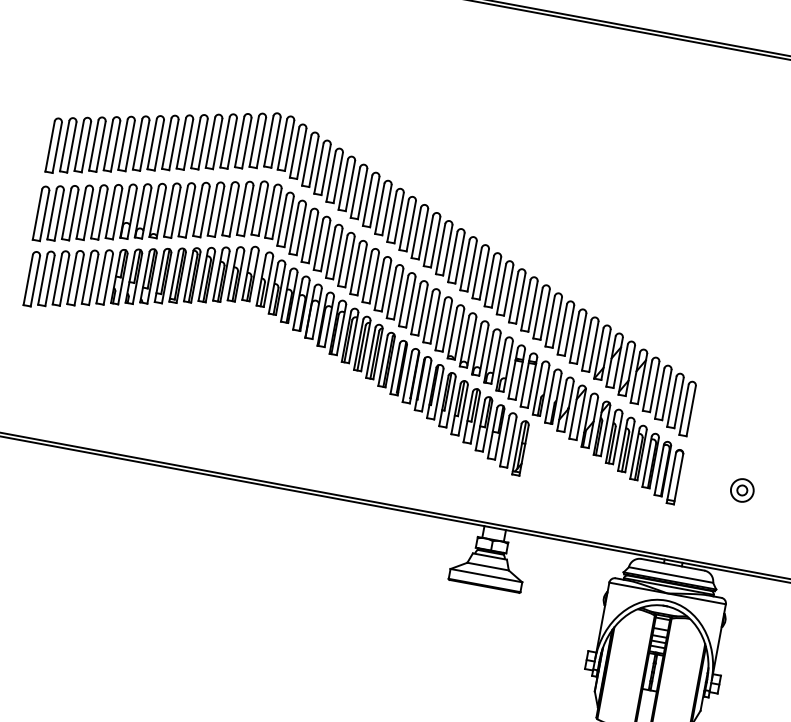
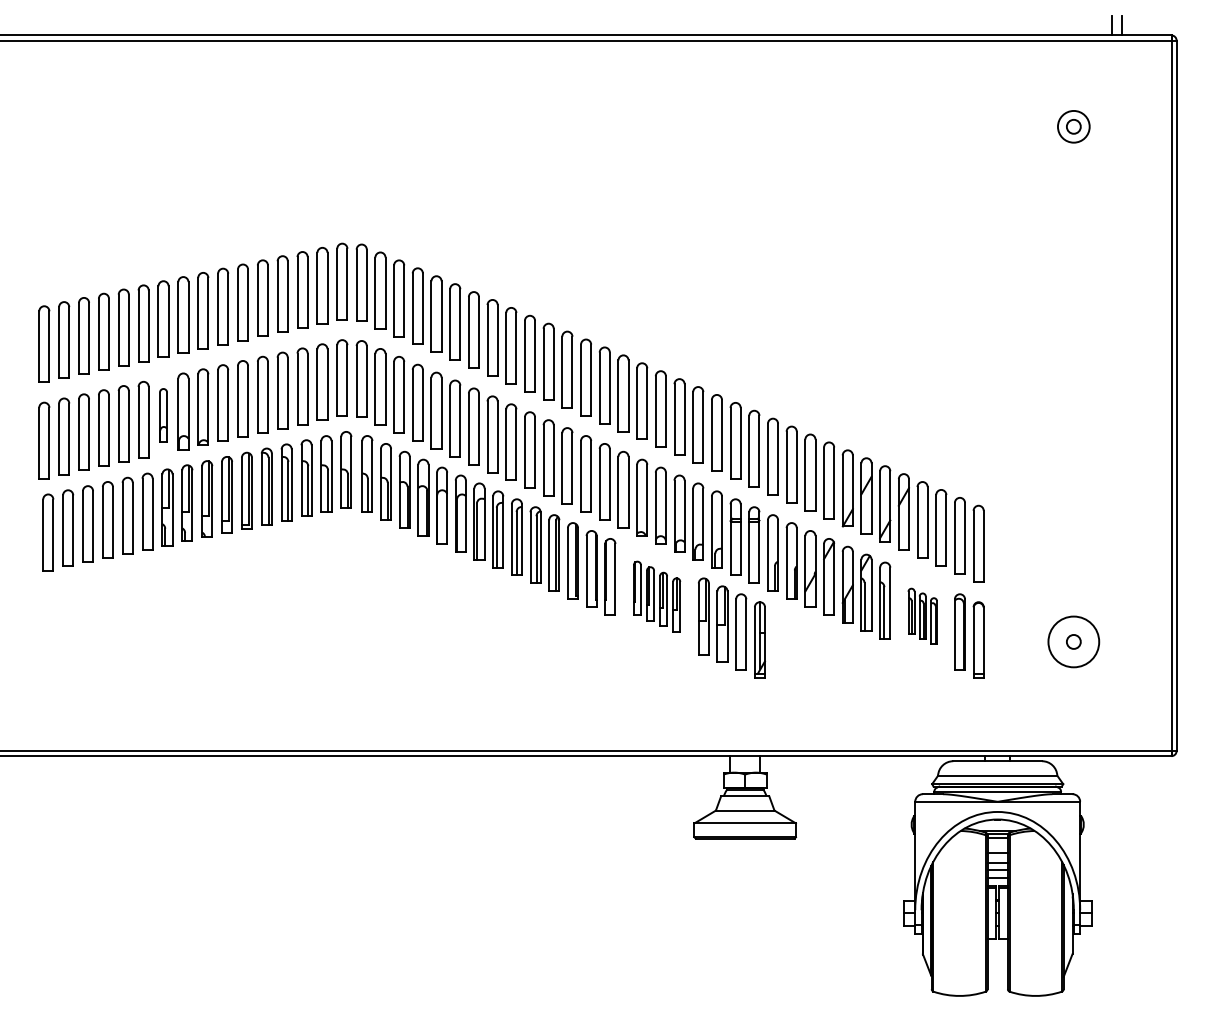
part: (128, 211) -> (163, 415), size x0.7
part: (453, 403) -> (656, 596), size x0.7
part: (638, 451) -> (922, 615), size x0.6
circle: (742, 490) -> (1073, 641), size x1.6

